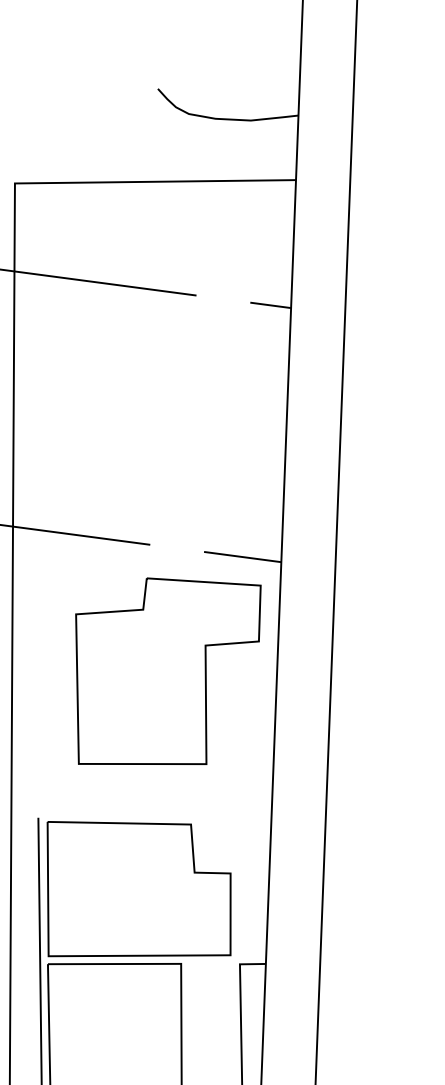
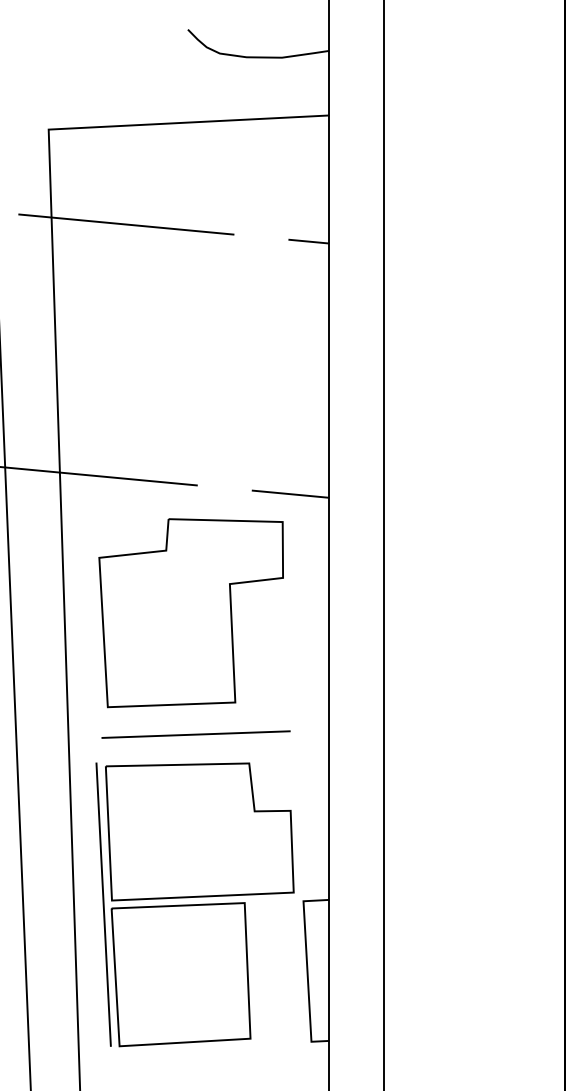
part: (165, 673) -> (190, 613), moved
line: (138, 793) -> (195, 734), added

